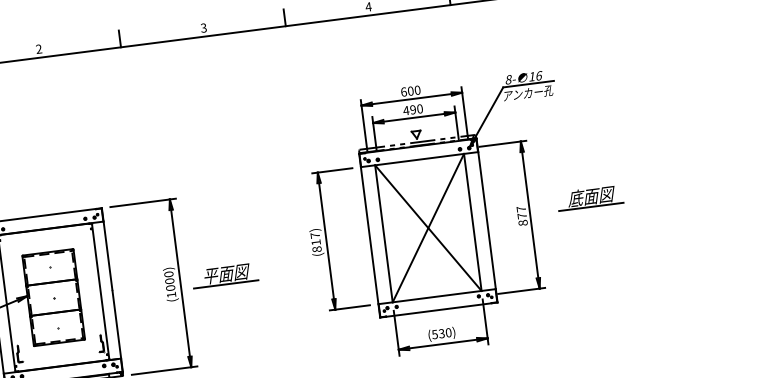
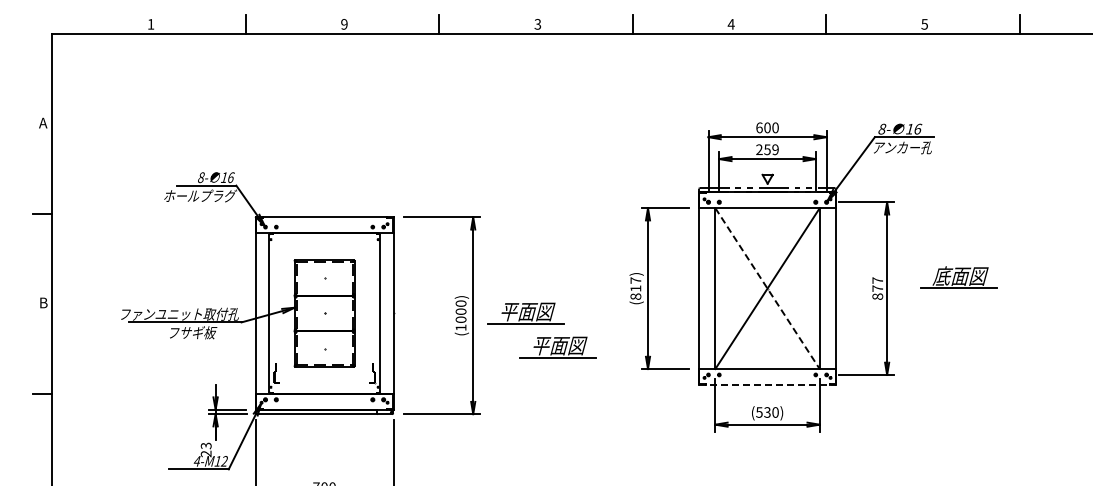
text: (39, 49) -> (344, 24), 2 -> 9
text: (412, 109) -> (766, 149), 490 -> 259
line: (428, 228) -> (767, 288), solid -> dashed
part: (255, 301) -> (557, 347), added
line: (438, 309) -> (767, 384), solid -> dashed

